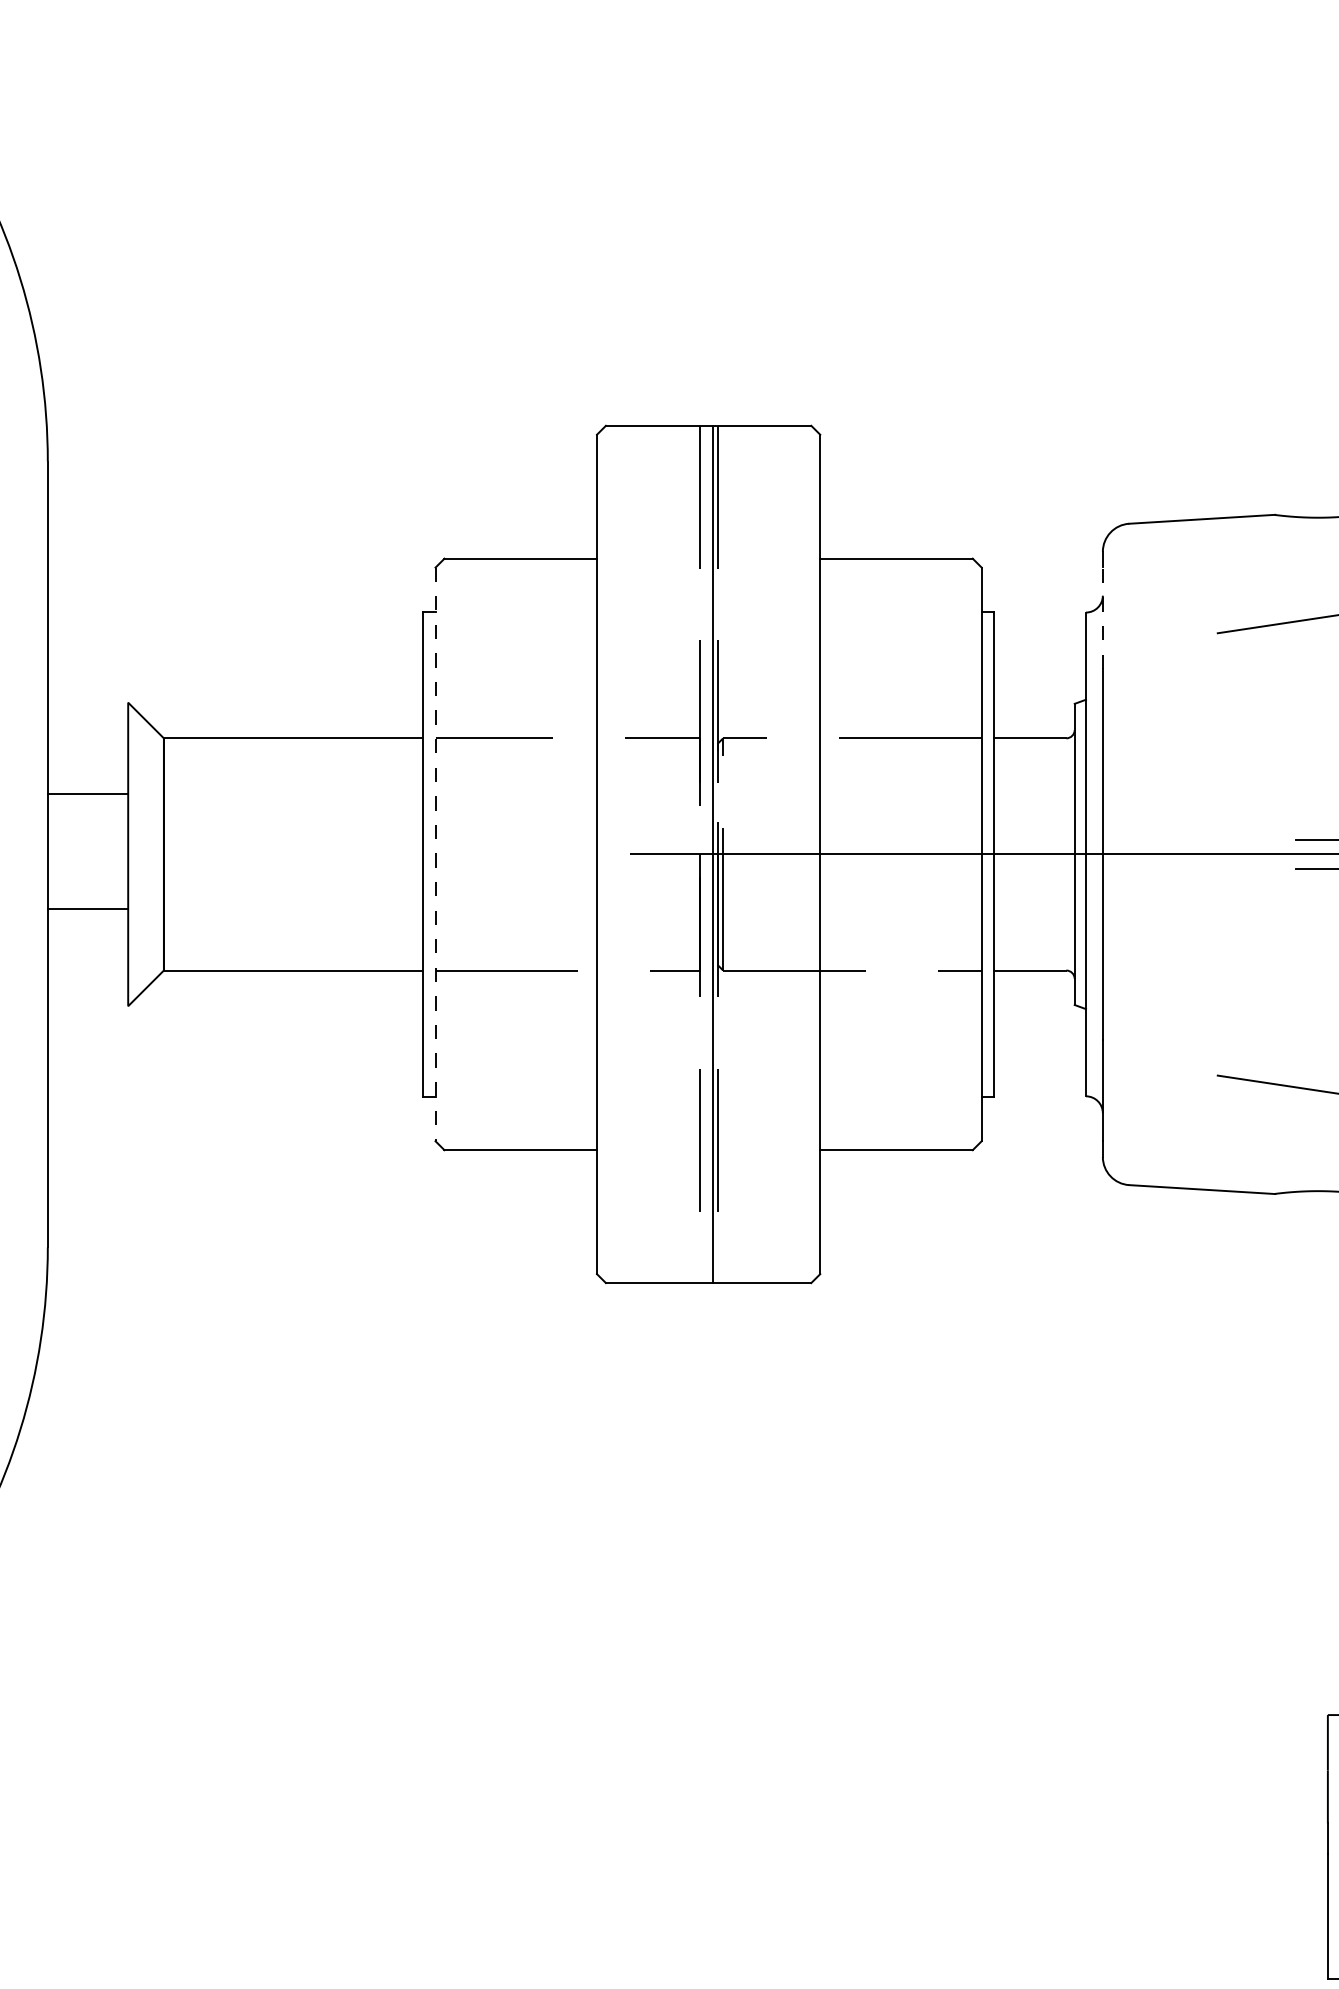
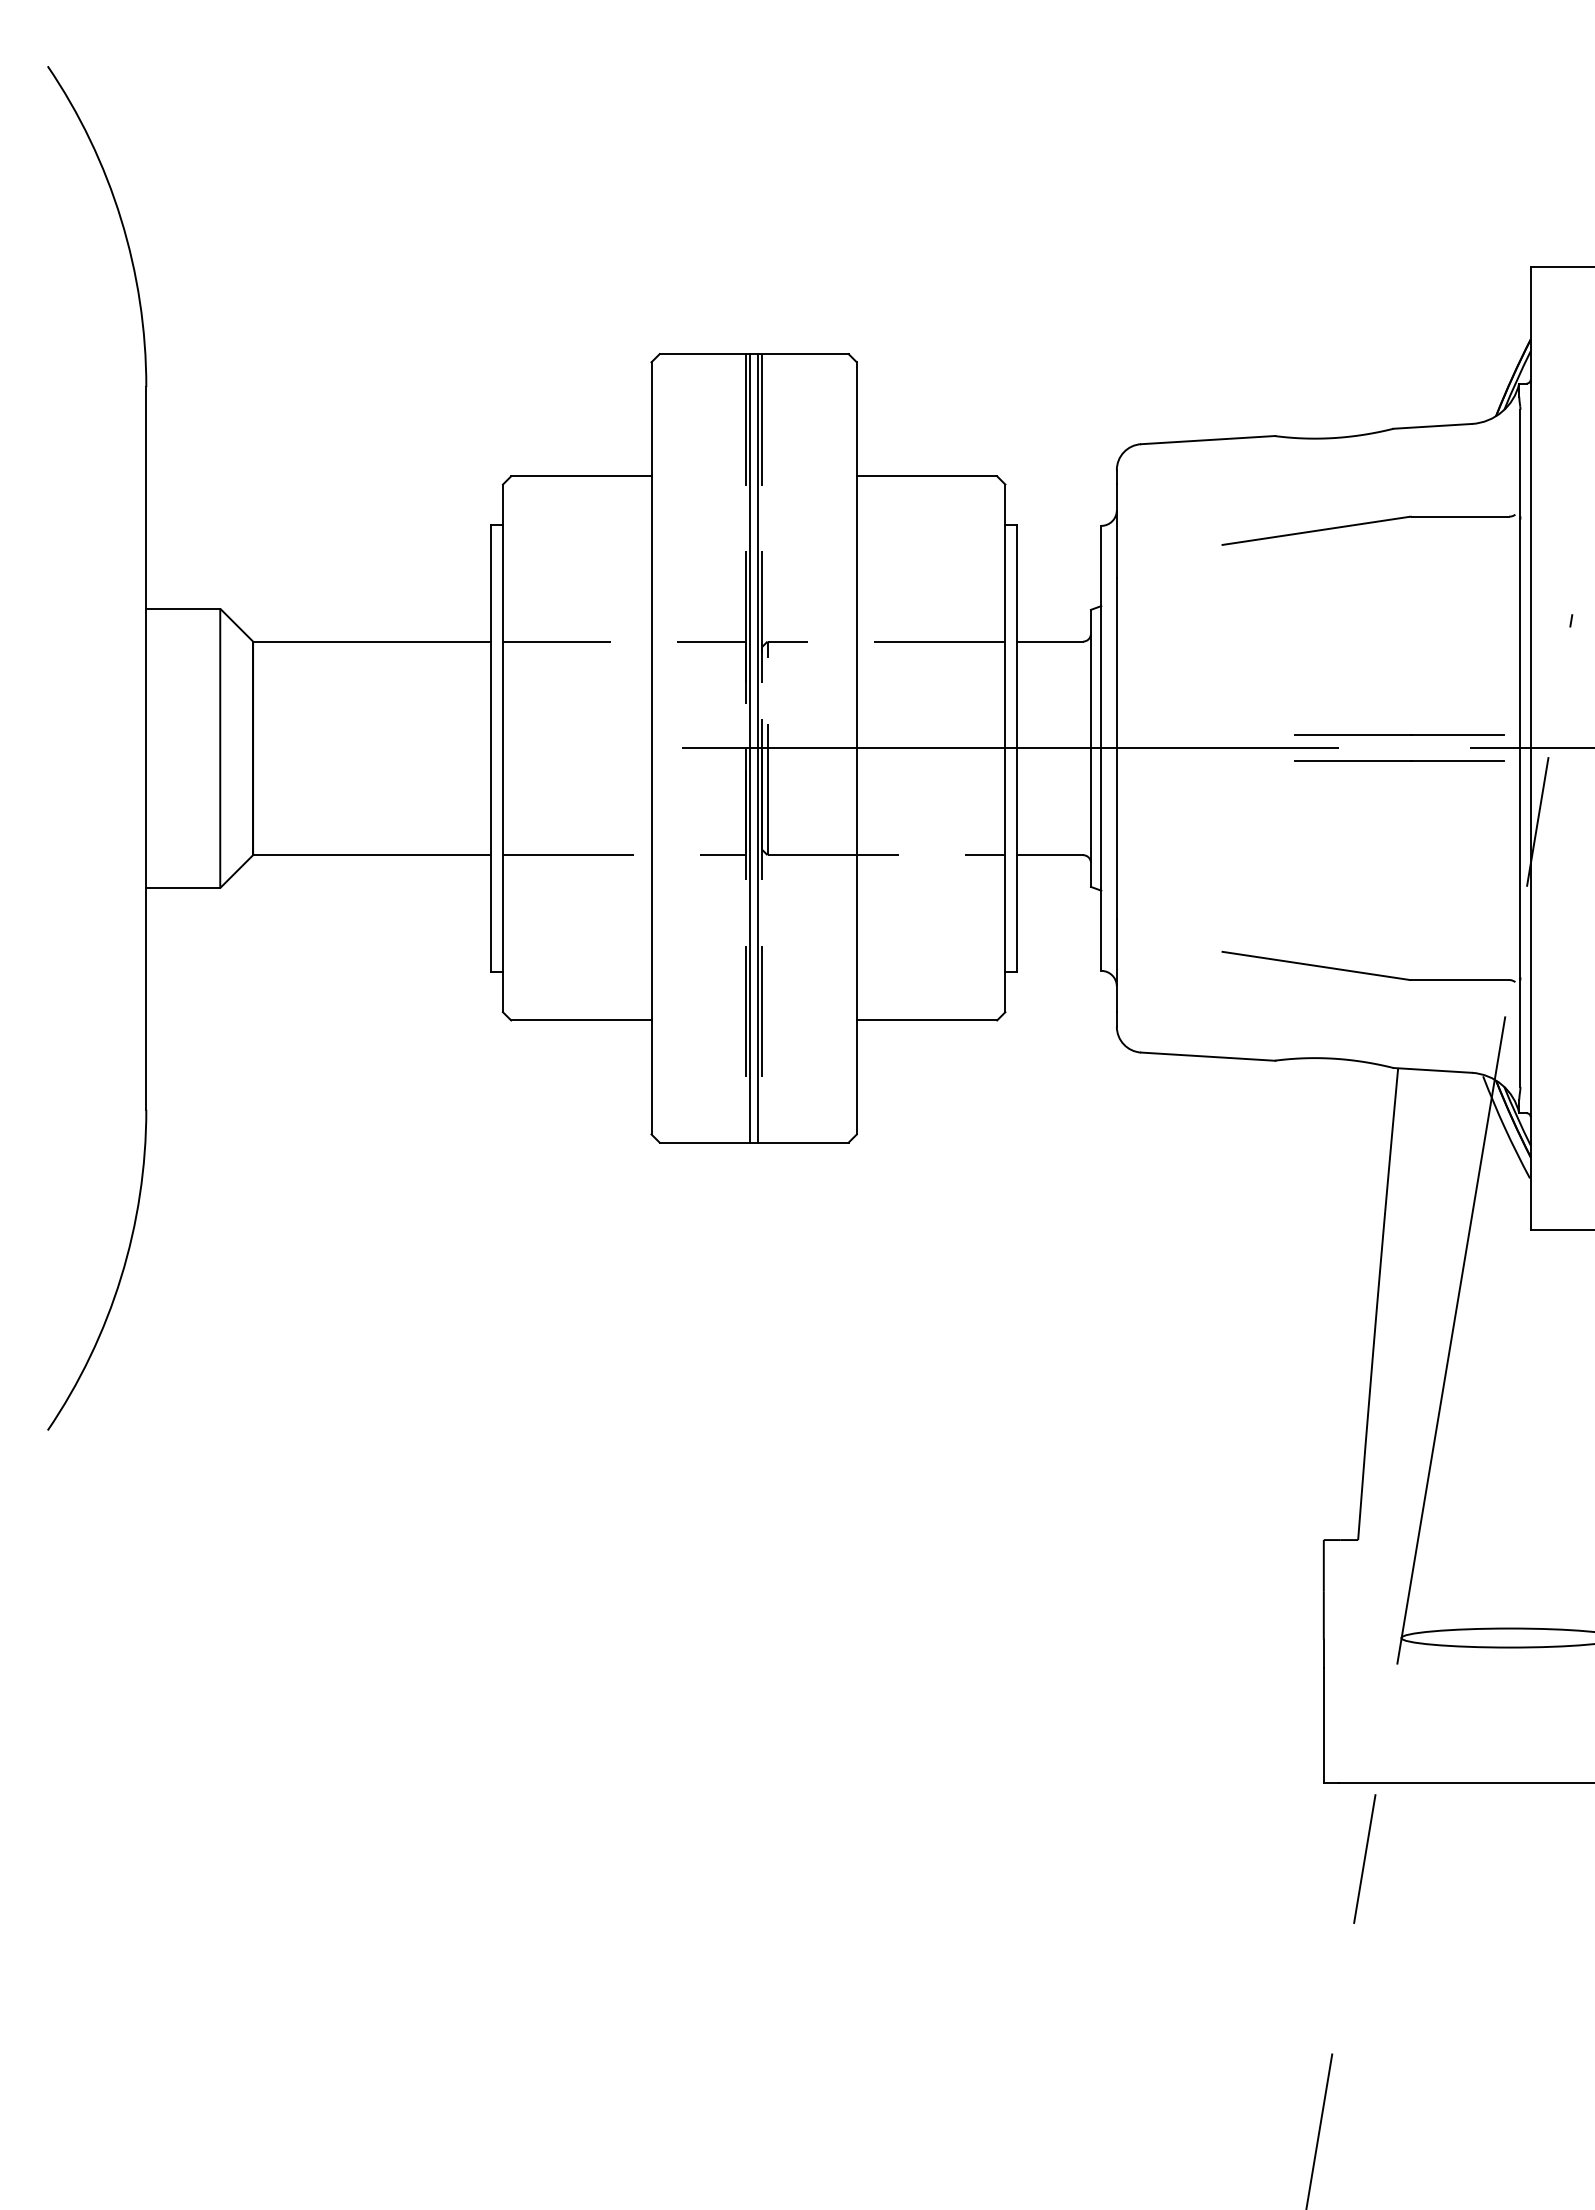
line: (1102, 618) -> (1116, 531), dashed -> solid
line: (88, 793) -> (183, 608), moved
line: (435, 854) -> (502, 748), dashed -> solid
line: (704, 854) -> (750, 748), added
line: (88, 909) -> (183, 888), moved

